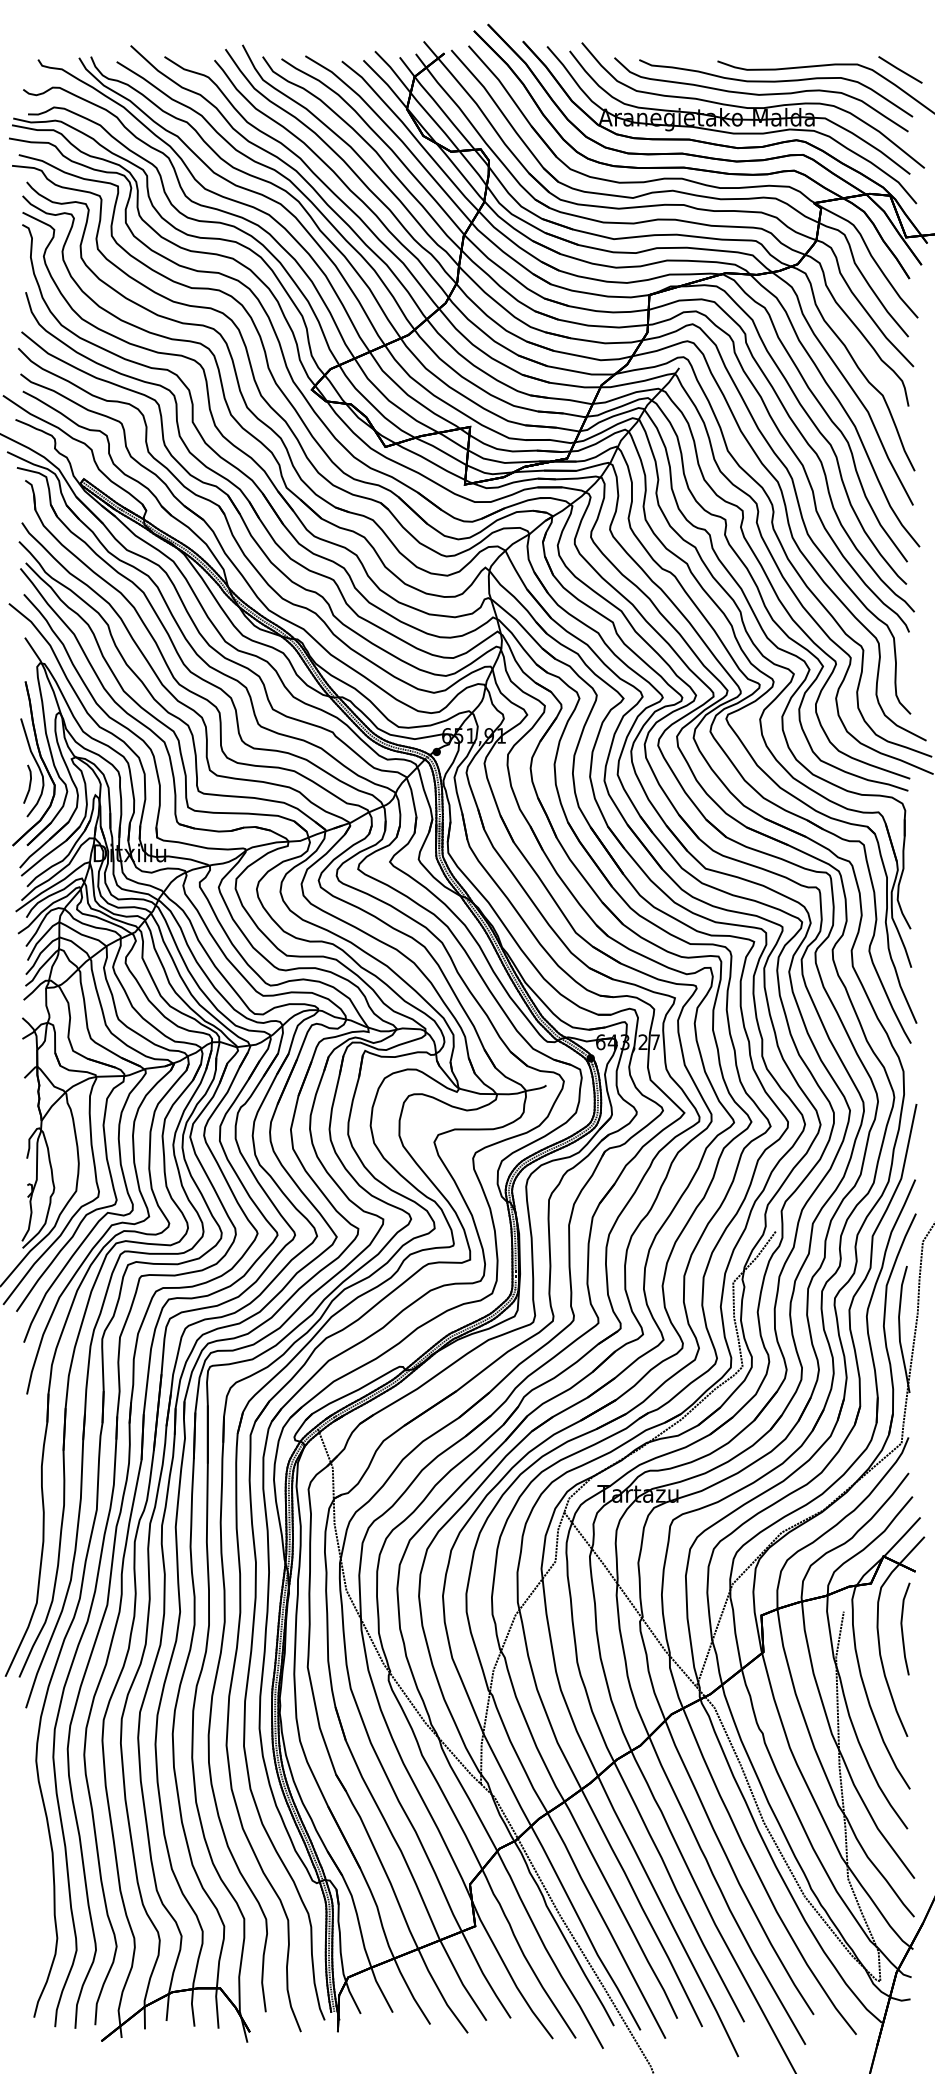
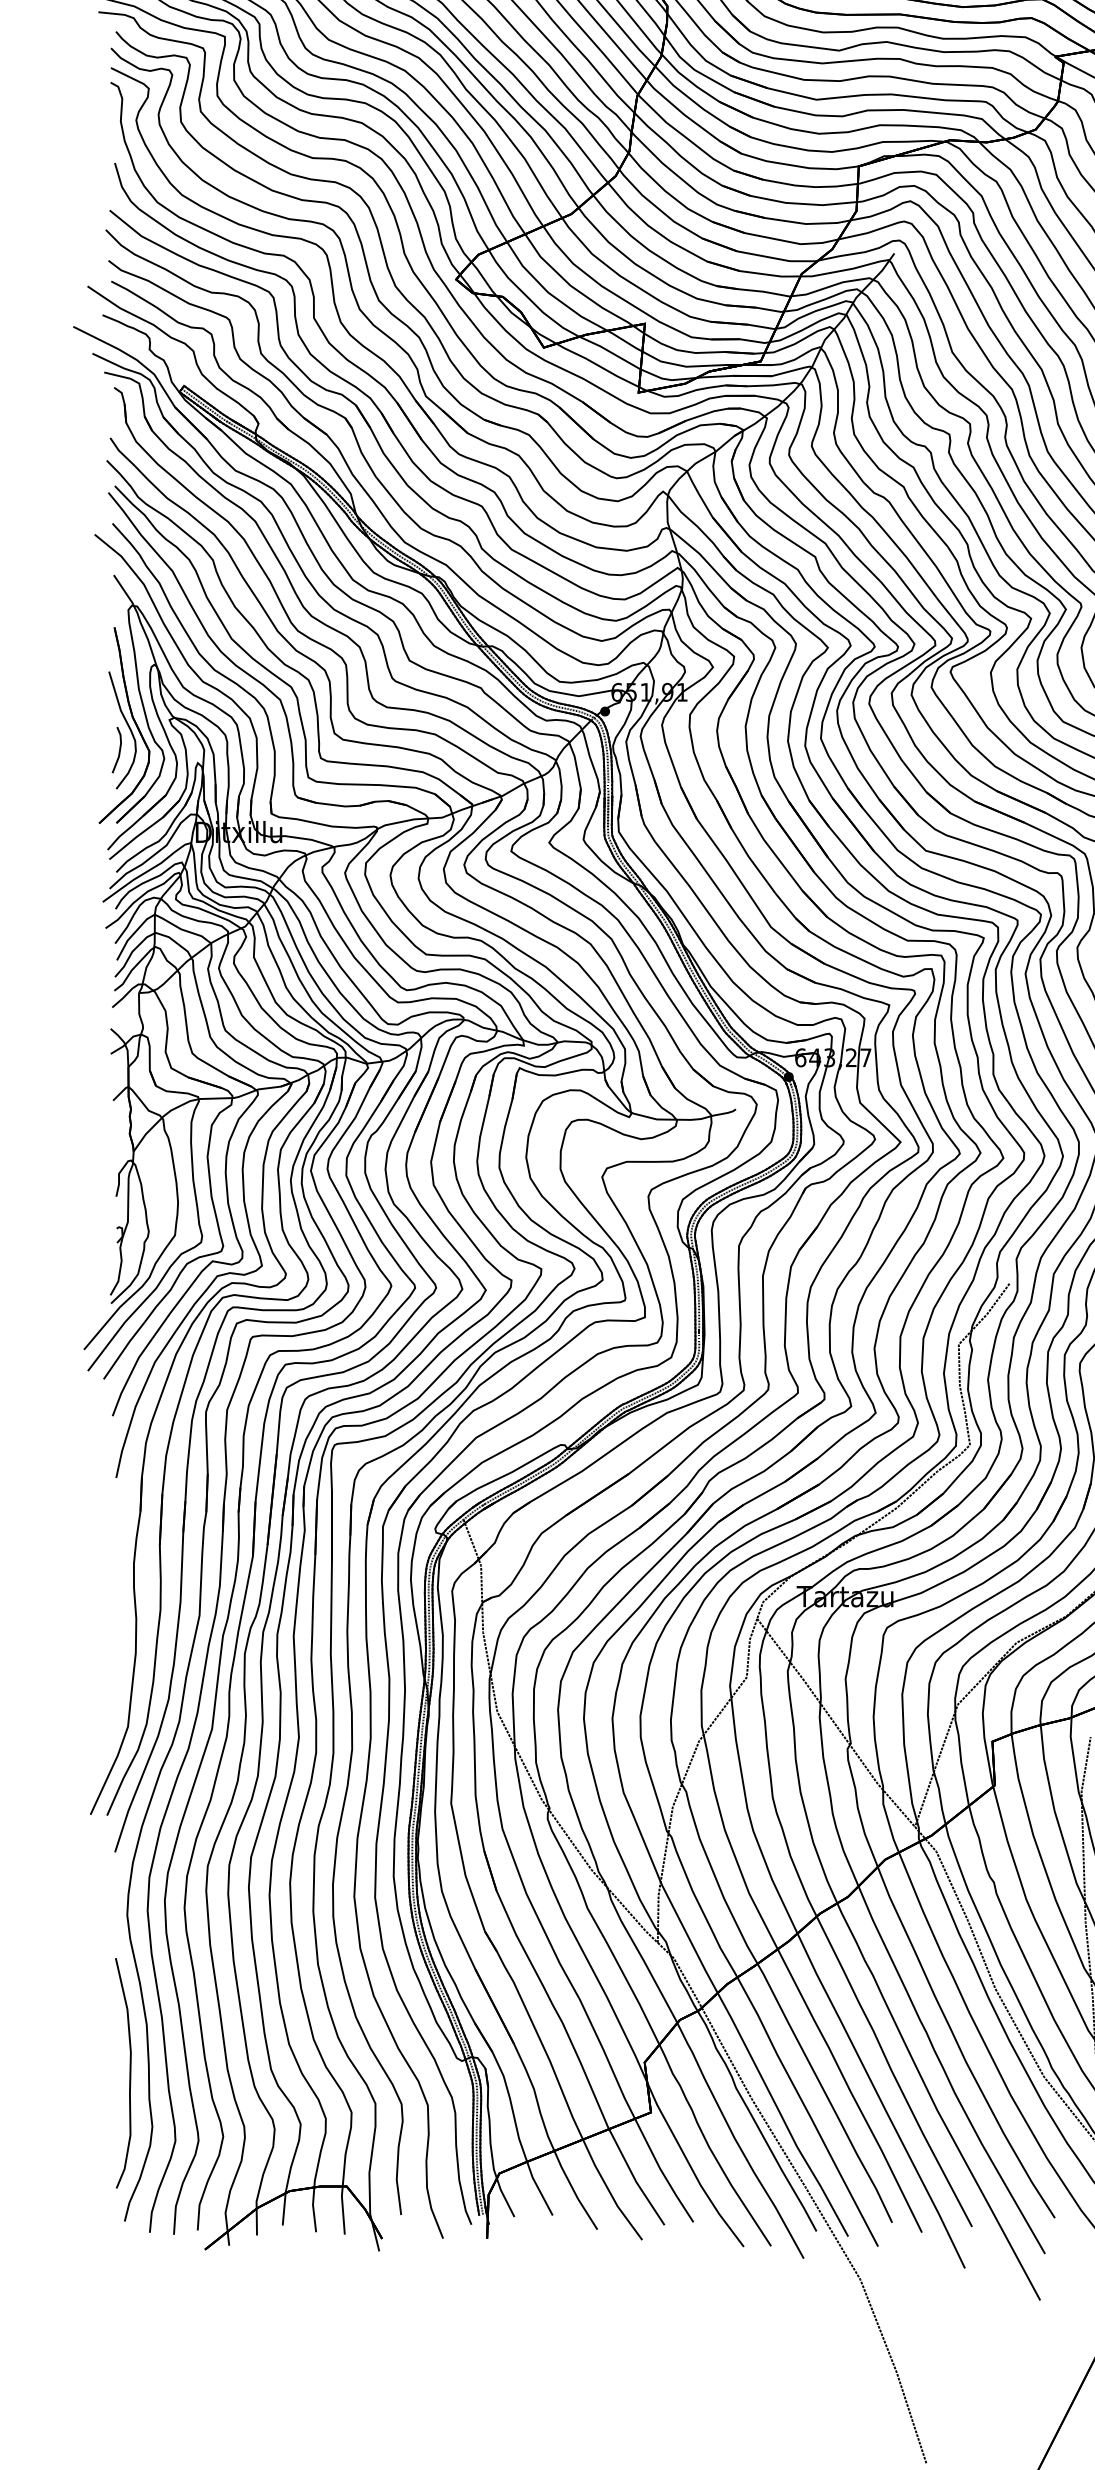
curve: (37, 1896) -> (128, 2076), added

